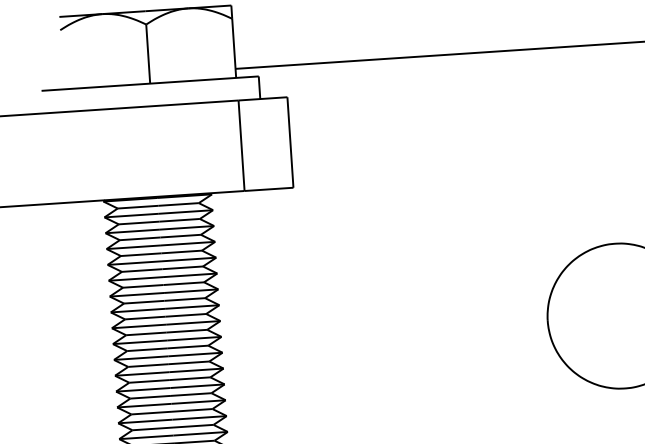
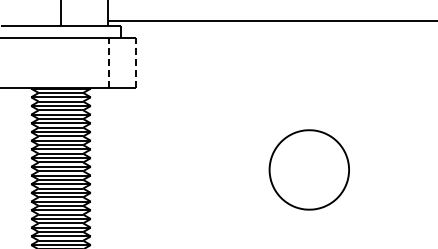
line: (290, 143) -> (135, 63), solid -> dashed
line: (241, 146) -> (108, 63), solid -> dashed

